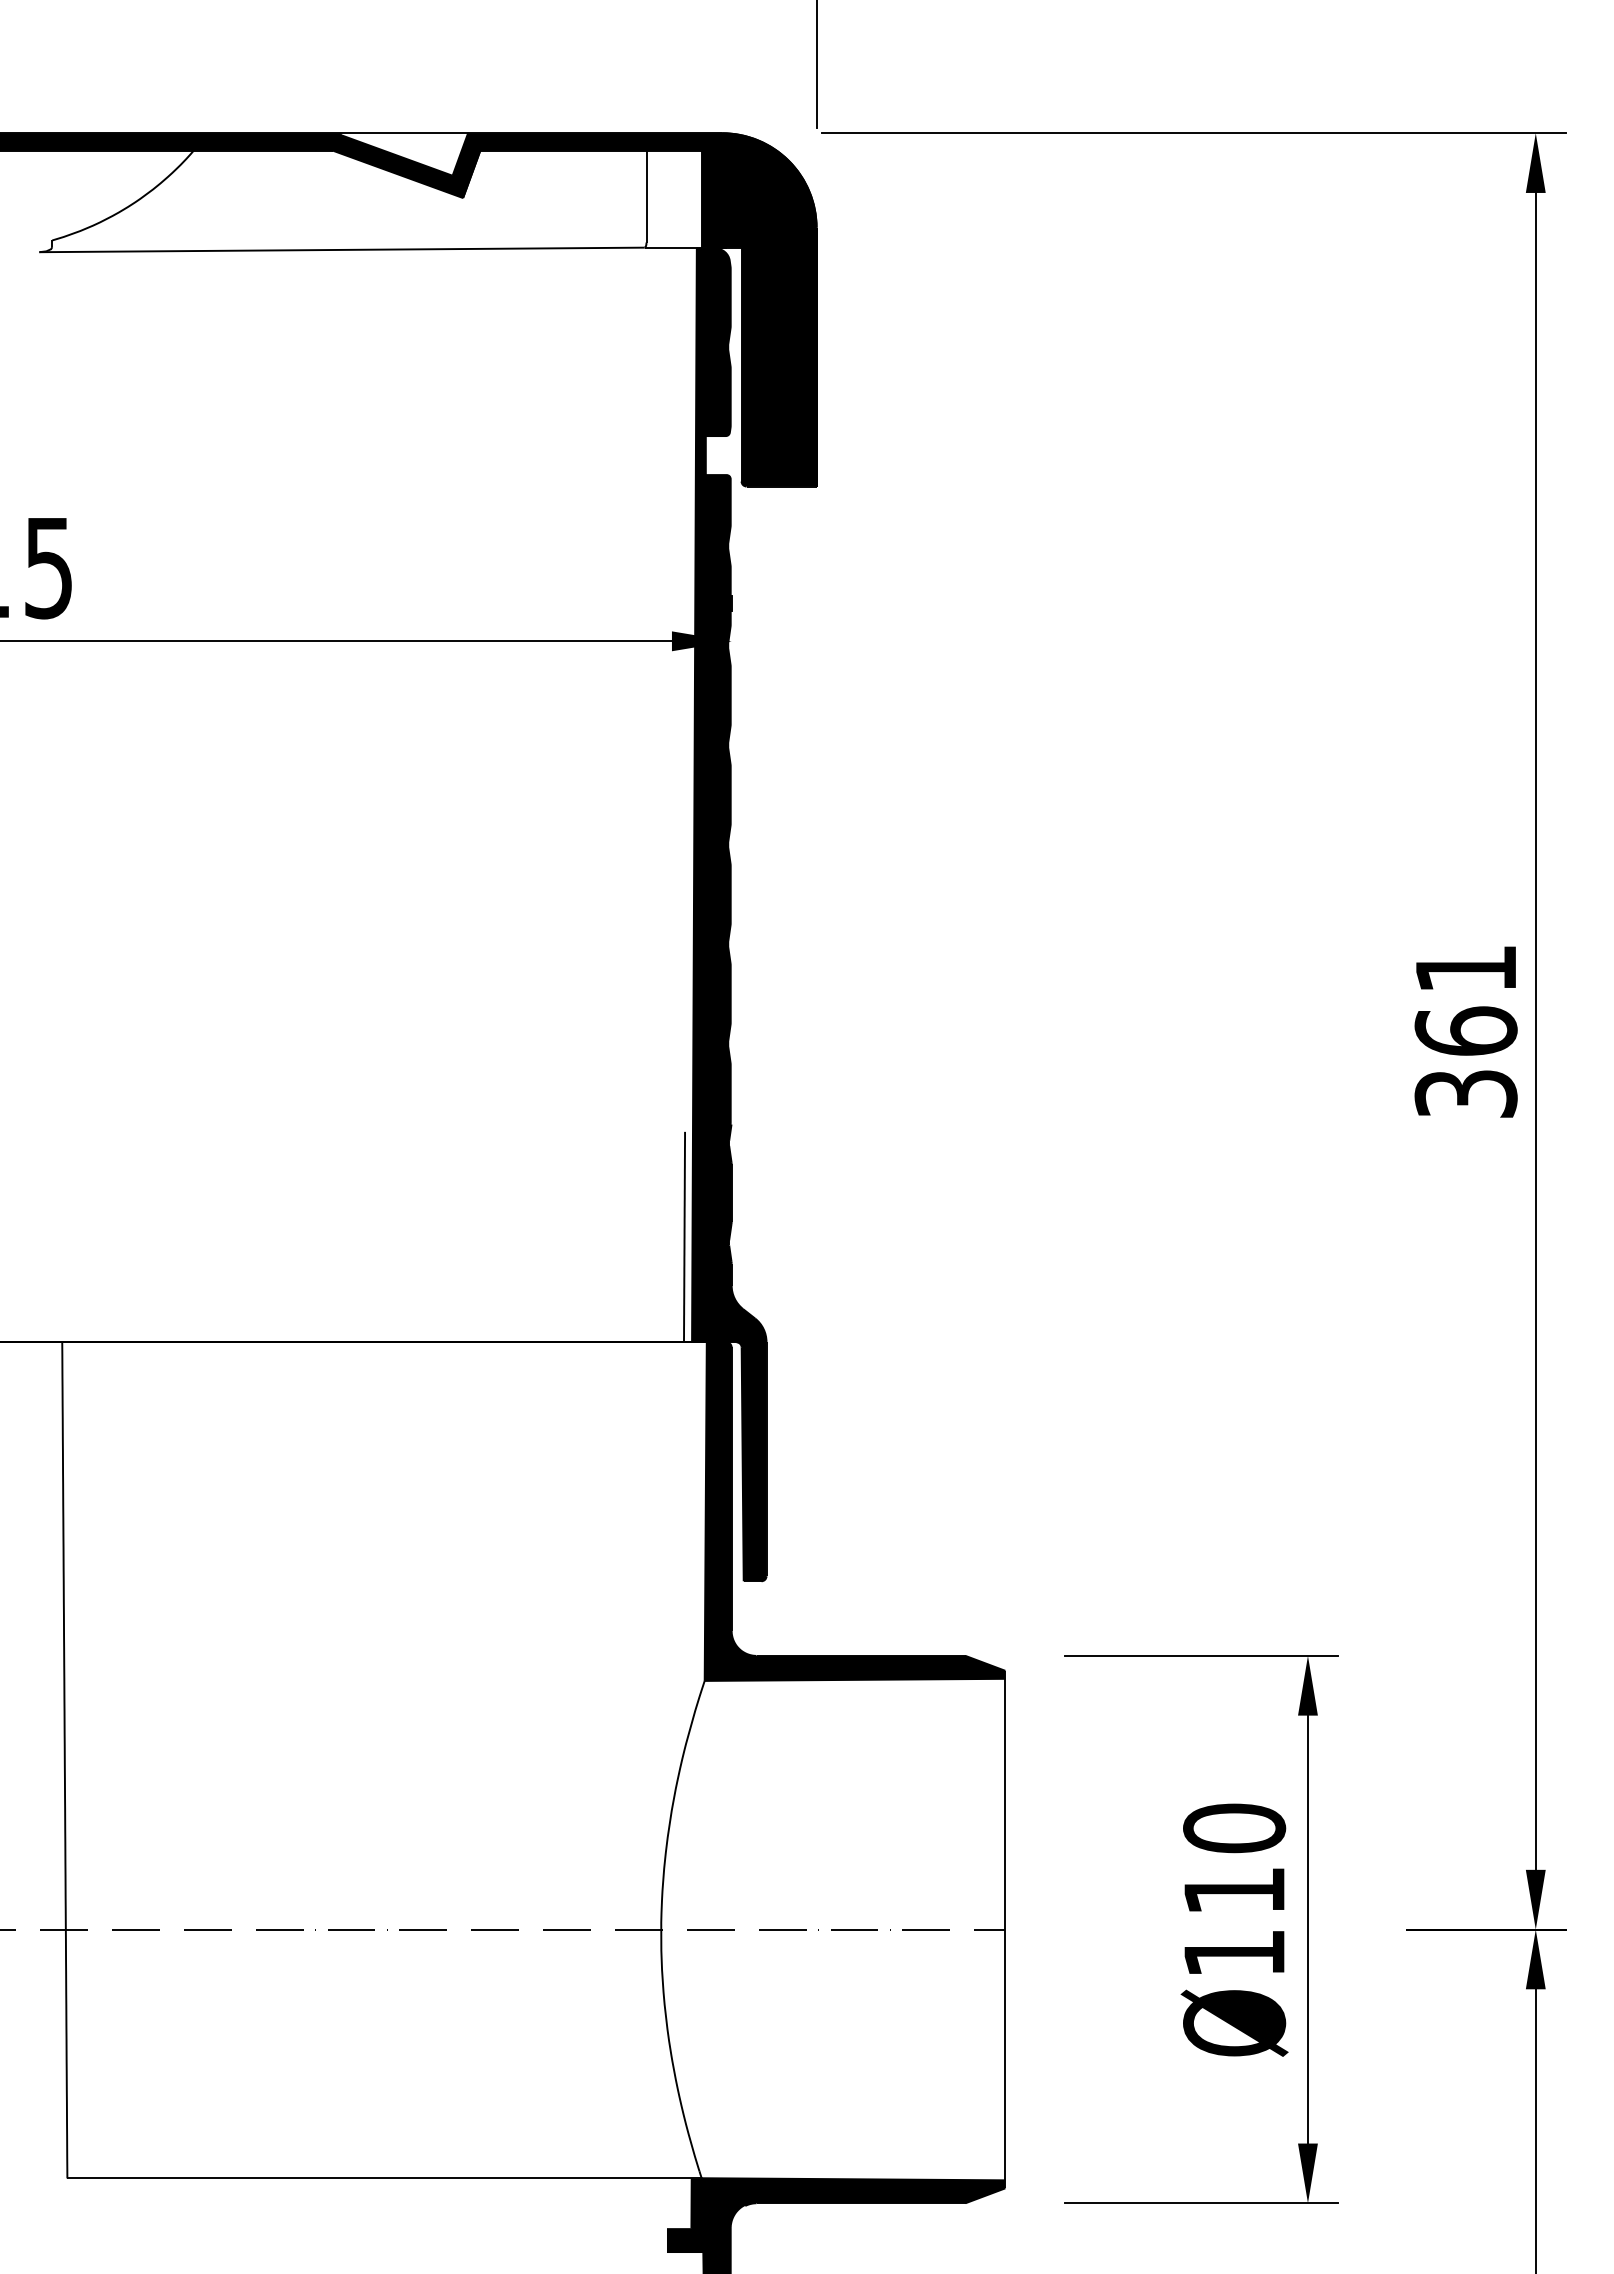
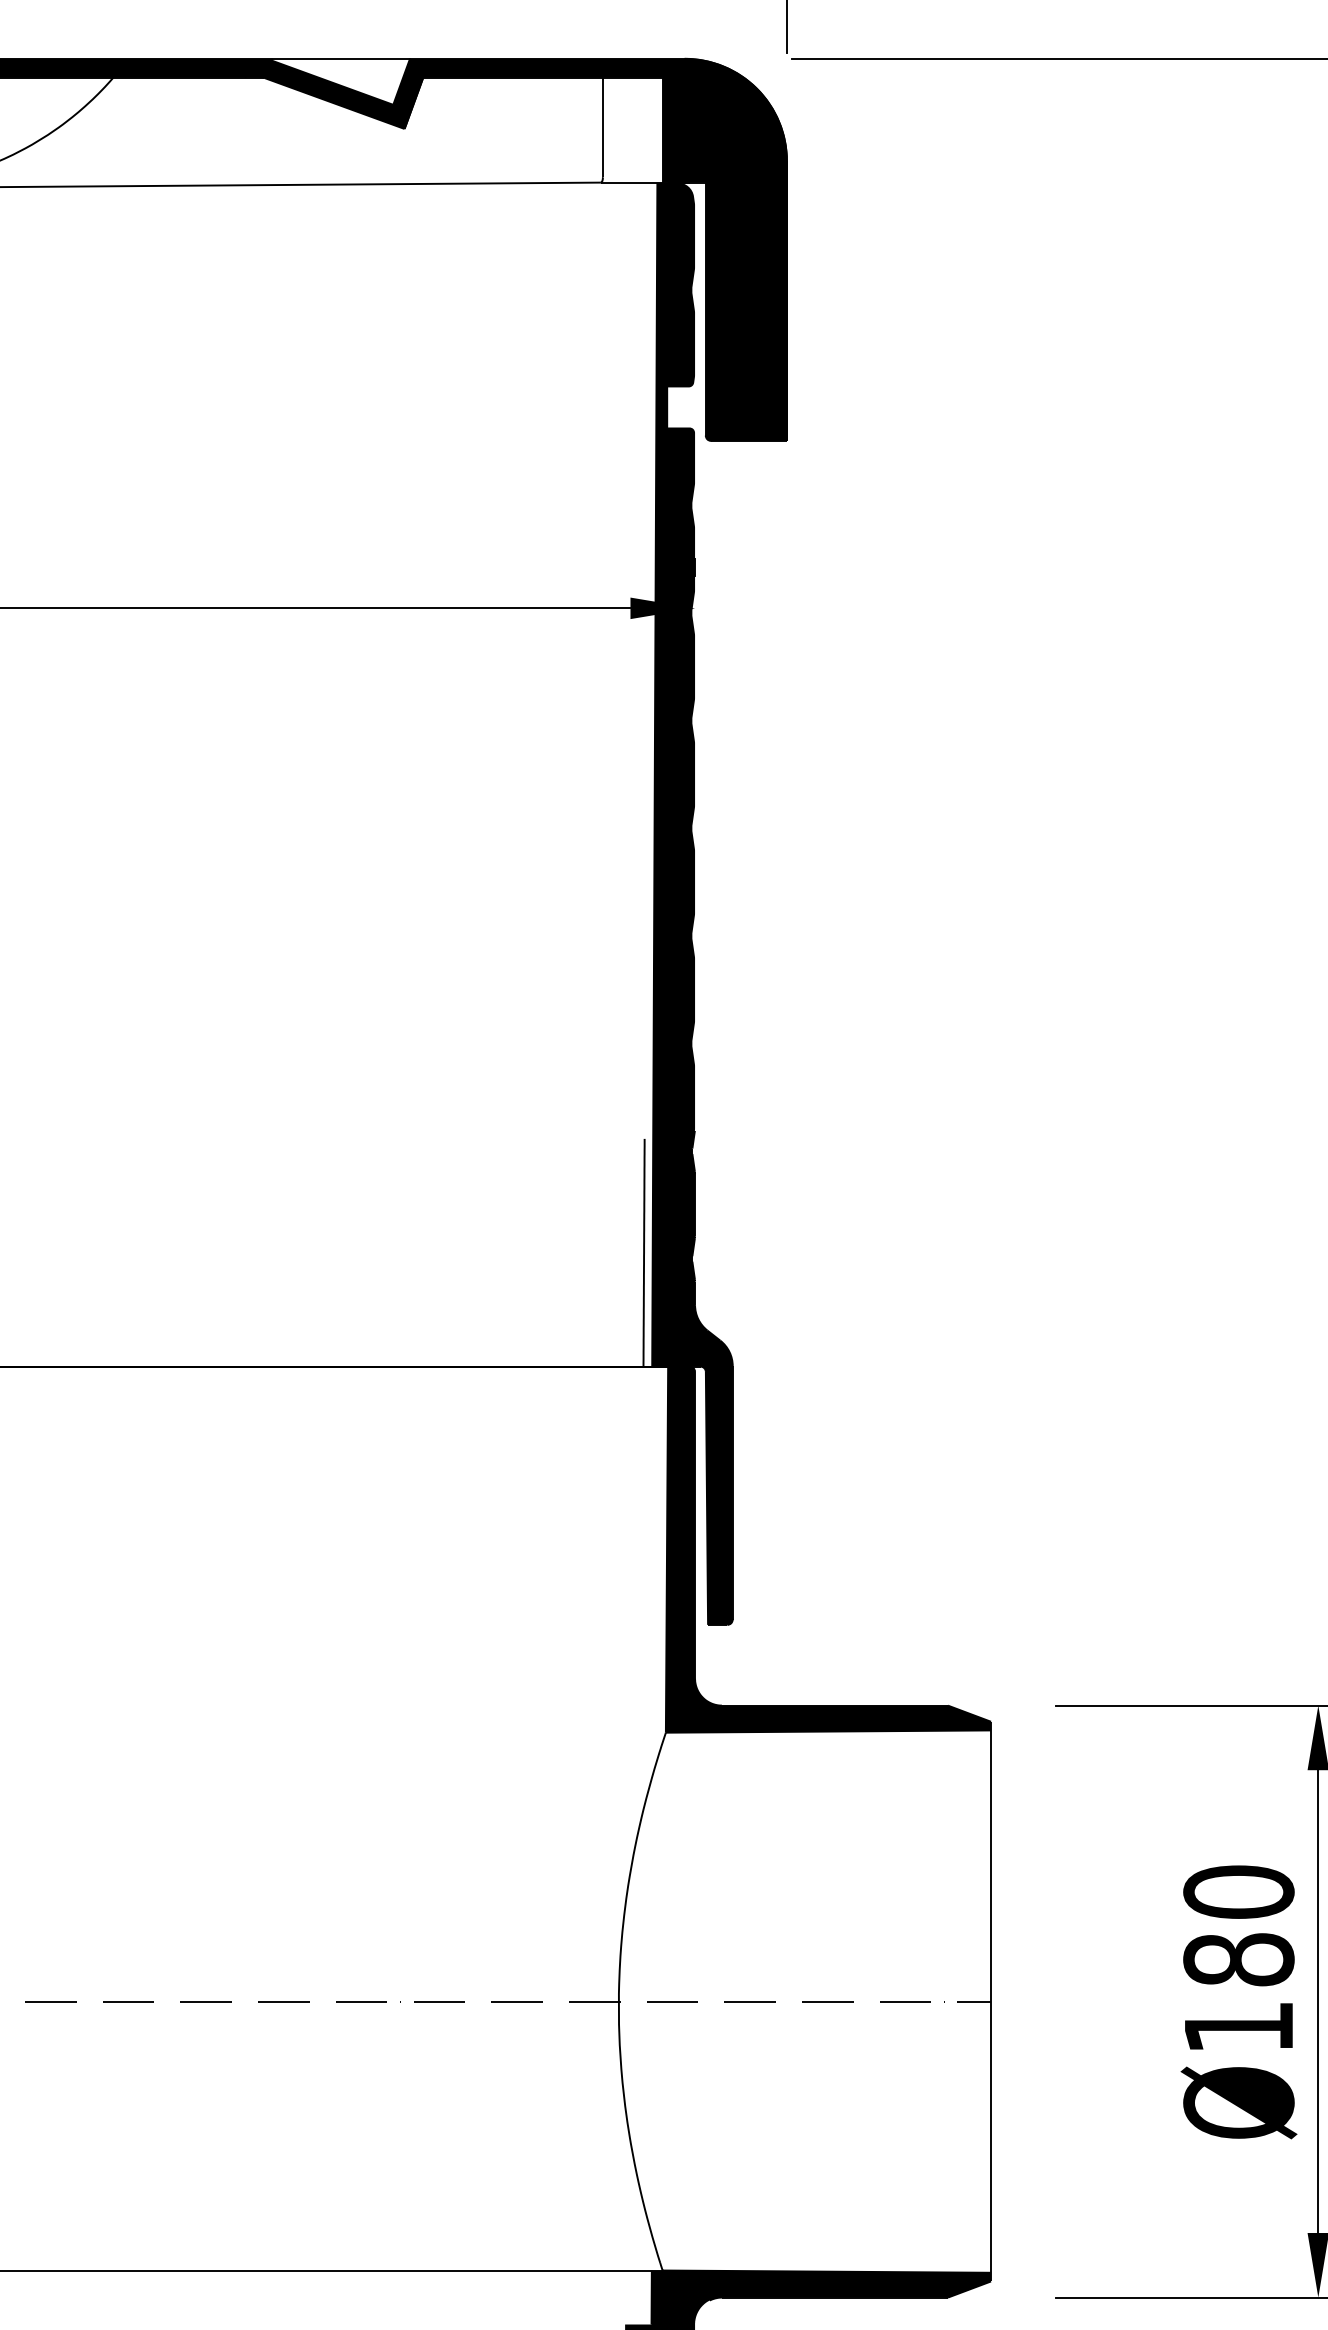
text: (1234, 1890) -> (1238, 1959), Ø110 -> Ø180

